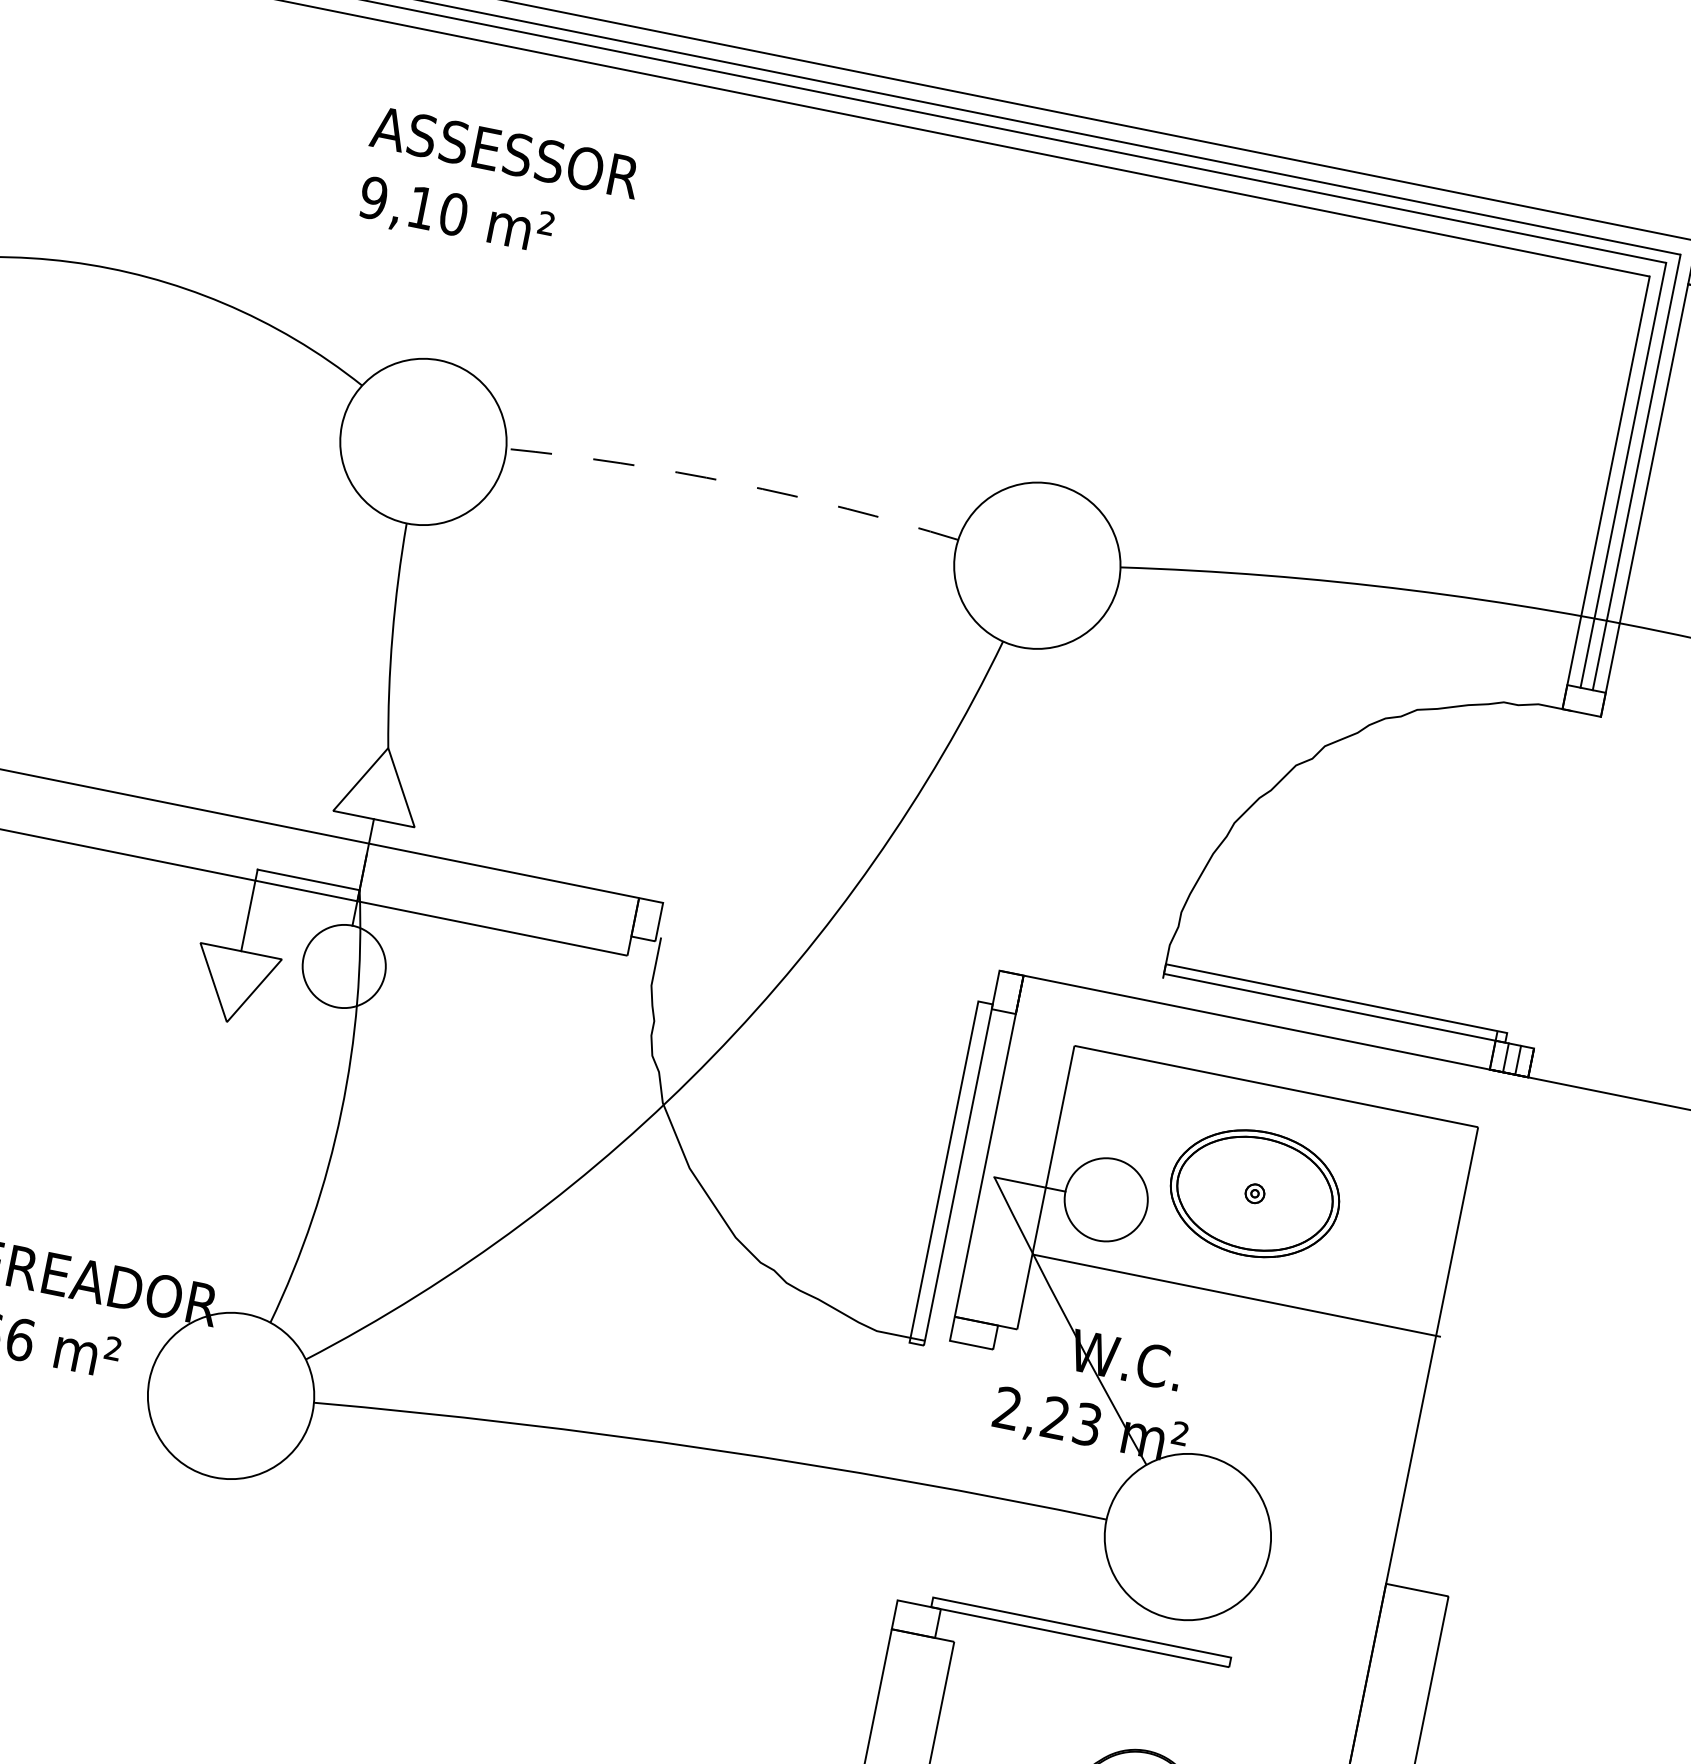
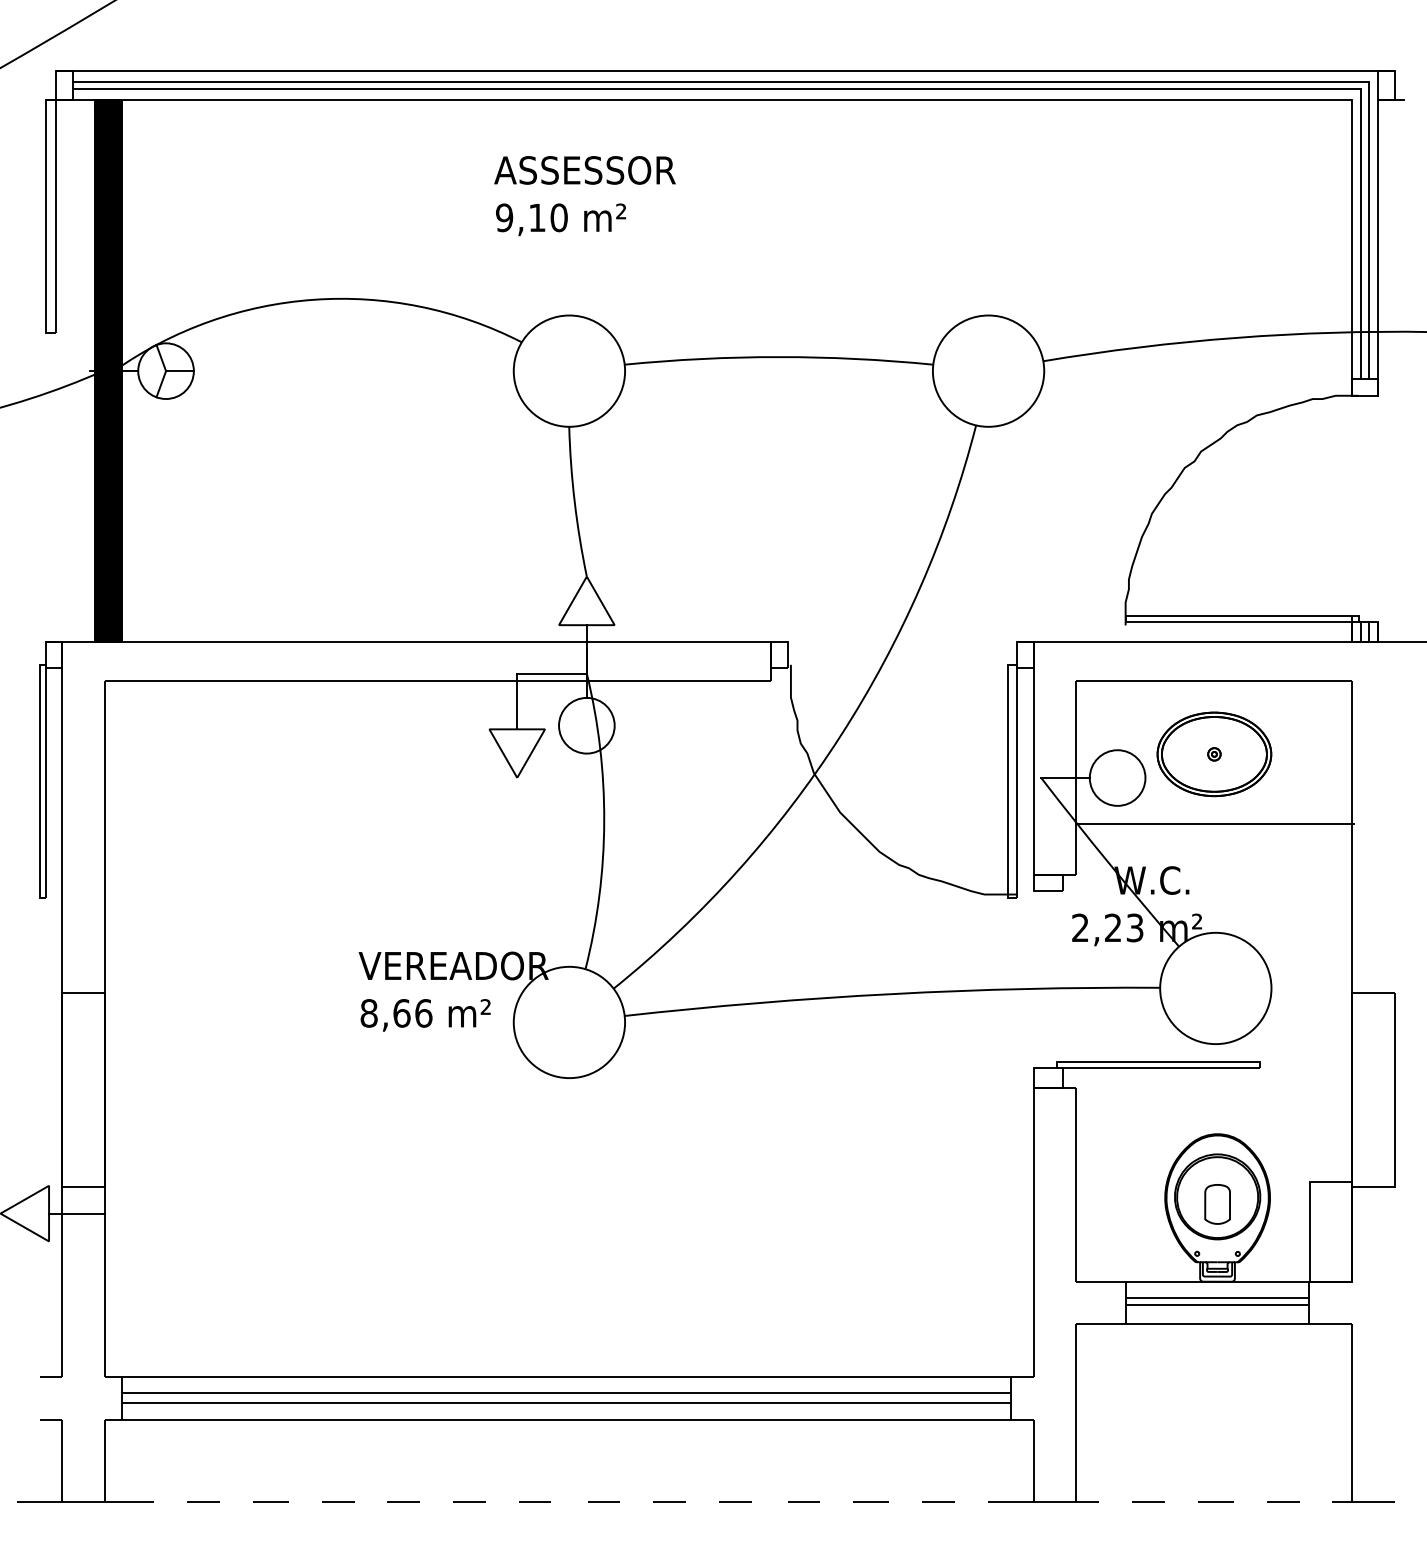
arc: (735, 483) -> (779, 357), dashed -> solid

